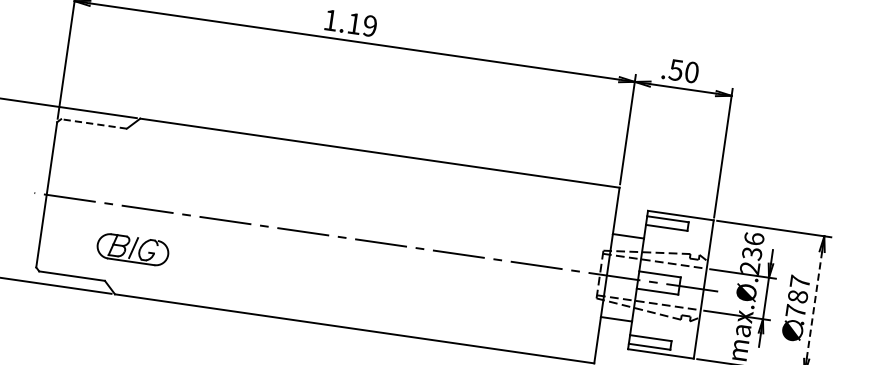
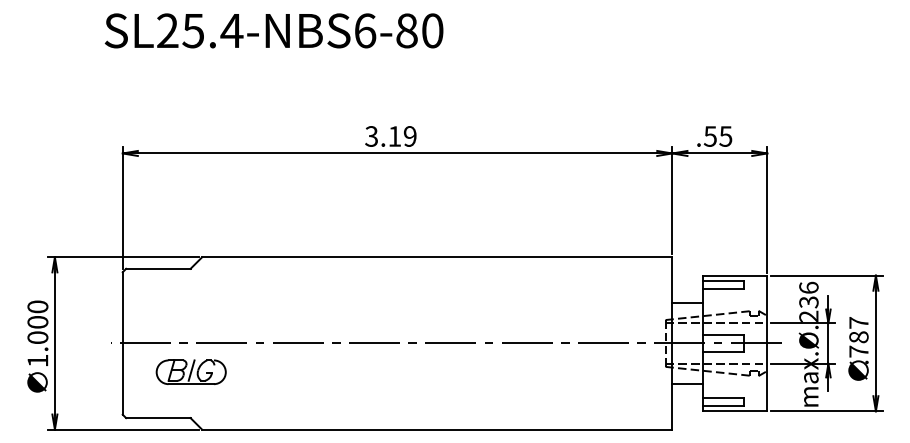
text: (330, 20) -> (371, 136), 1.19 -> 3.19
text: (691, 72) -> (725, 136), .50 -> .55
line: (93, 123) -> (157, 268), dashed -> solid
part: (132, 248) -> (190, 371), moved
line: (813, 305) -> (875, 343), dashed -> solid

